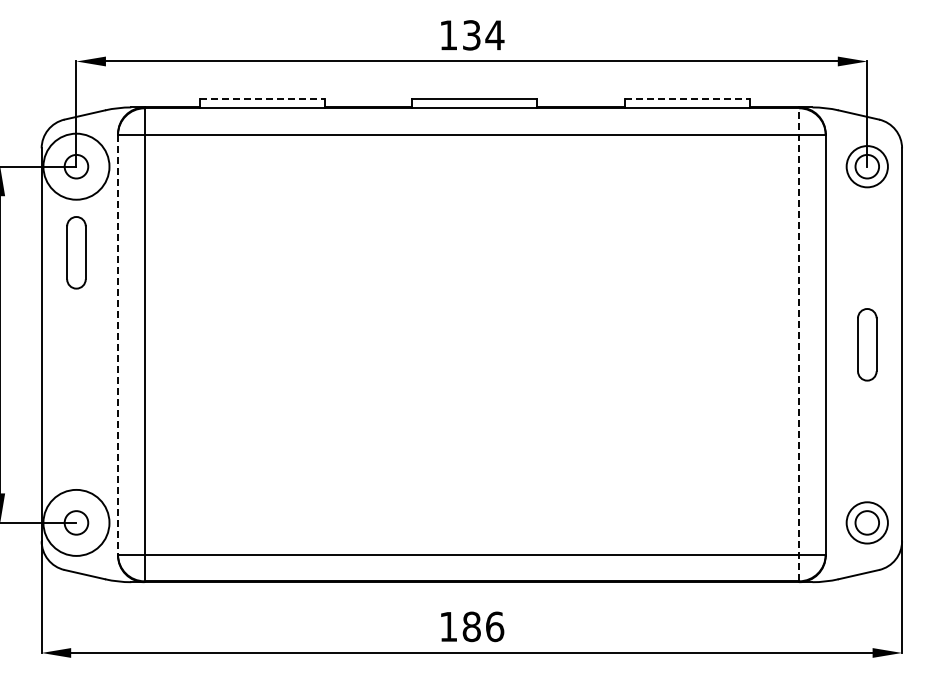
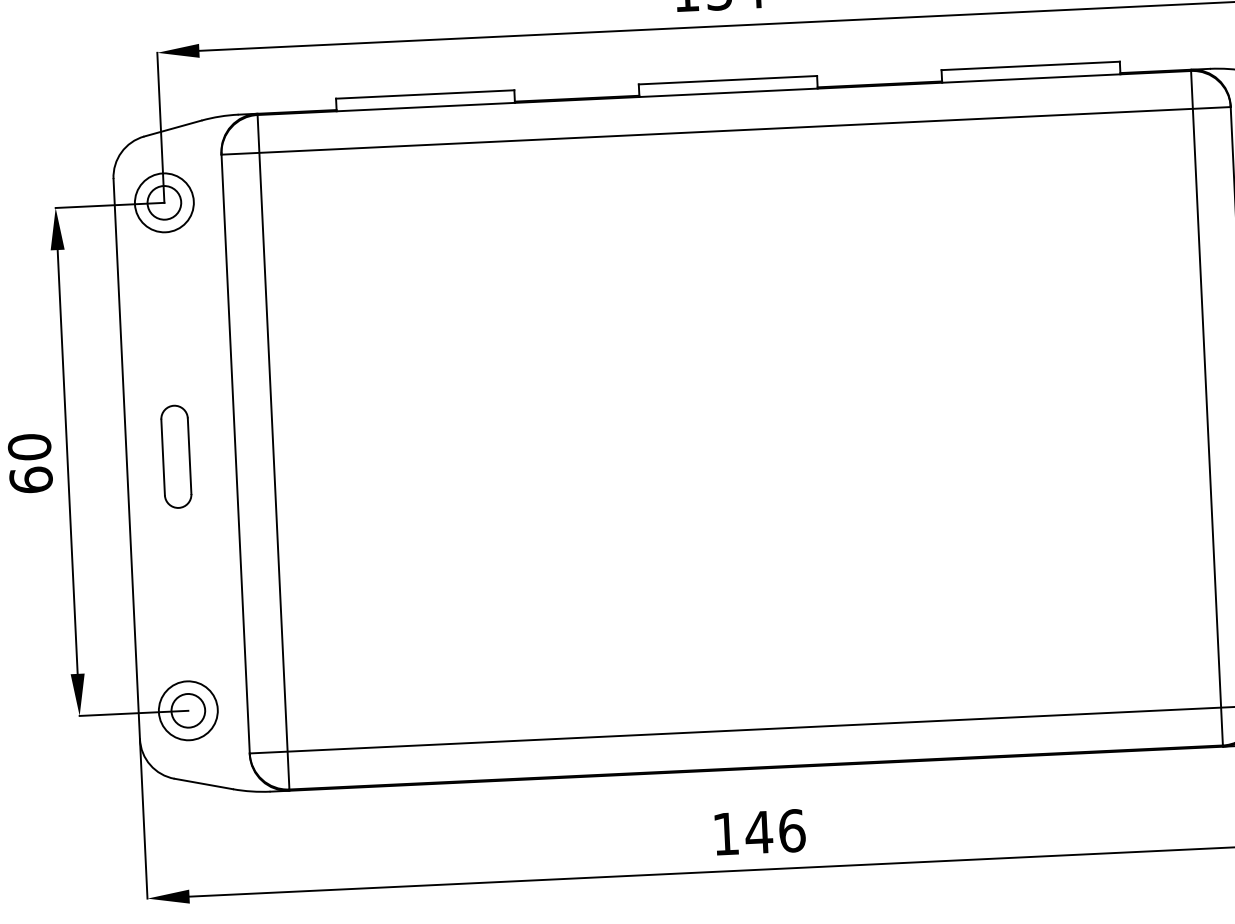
line: (262, 99) -> (425, 94), dashed -> solid
line: (687, 99) -> (1031, 65), dashed -> solid
circle: (76, 166) -> (164, 202), size x0.62
part: (76, 252) -> (176, 456), moved
line: (118, 344) -> (236, 453), dashed -> solid
line: (799, 344) -> (1207, 407), dashed -> solid
circle: (76, 522) -> (188, 710), size x0.62
text: (471, 626) -> (758, 831), 186 -> 146

